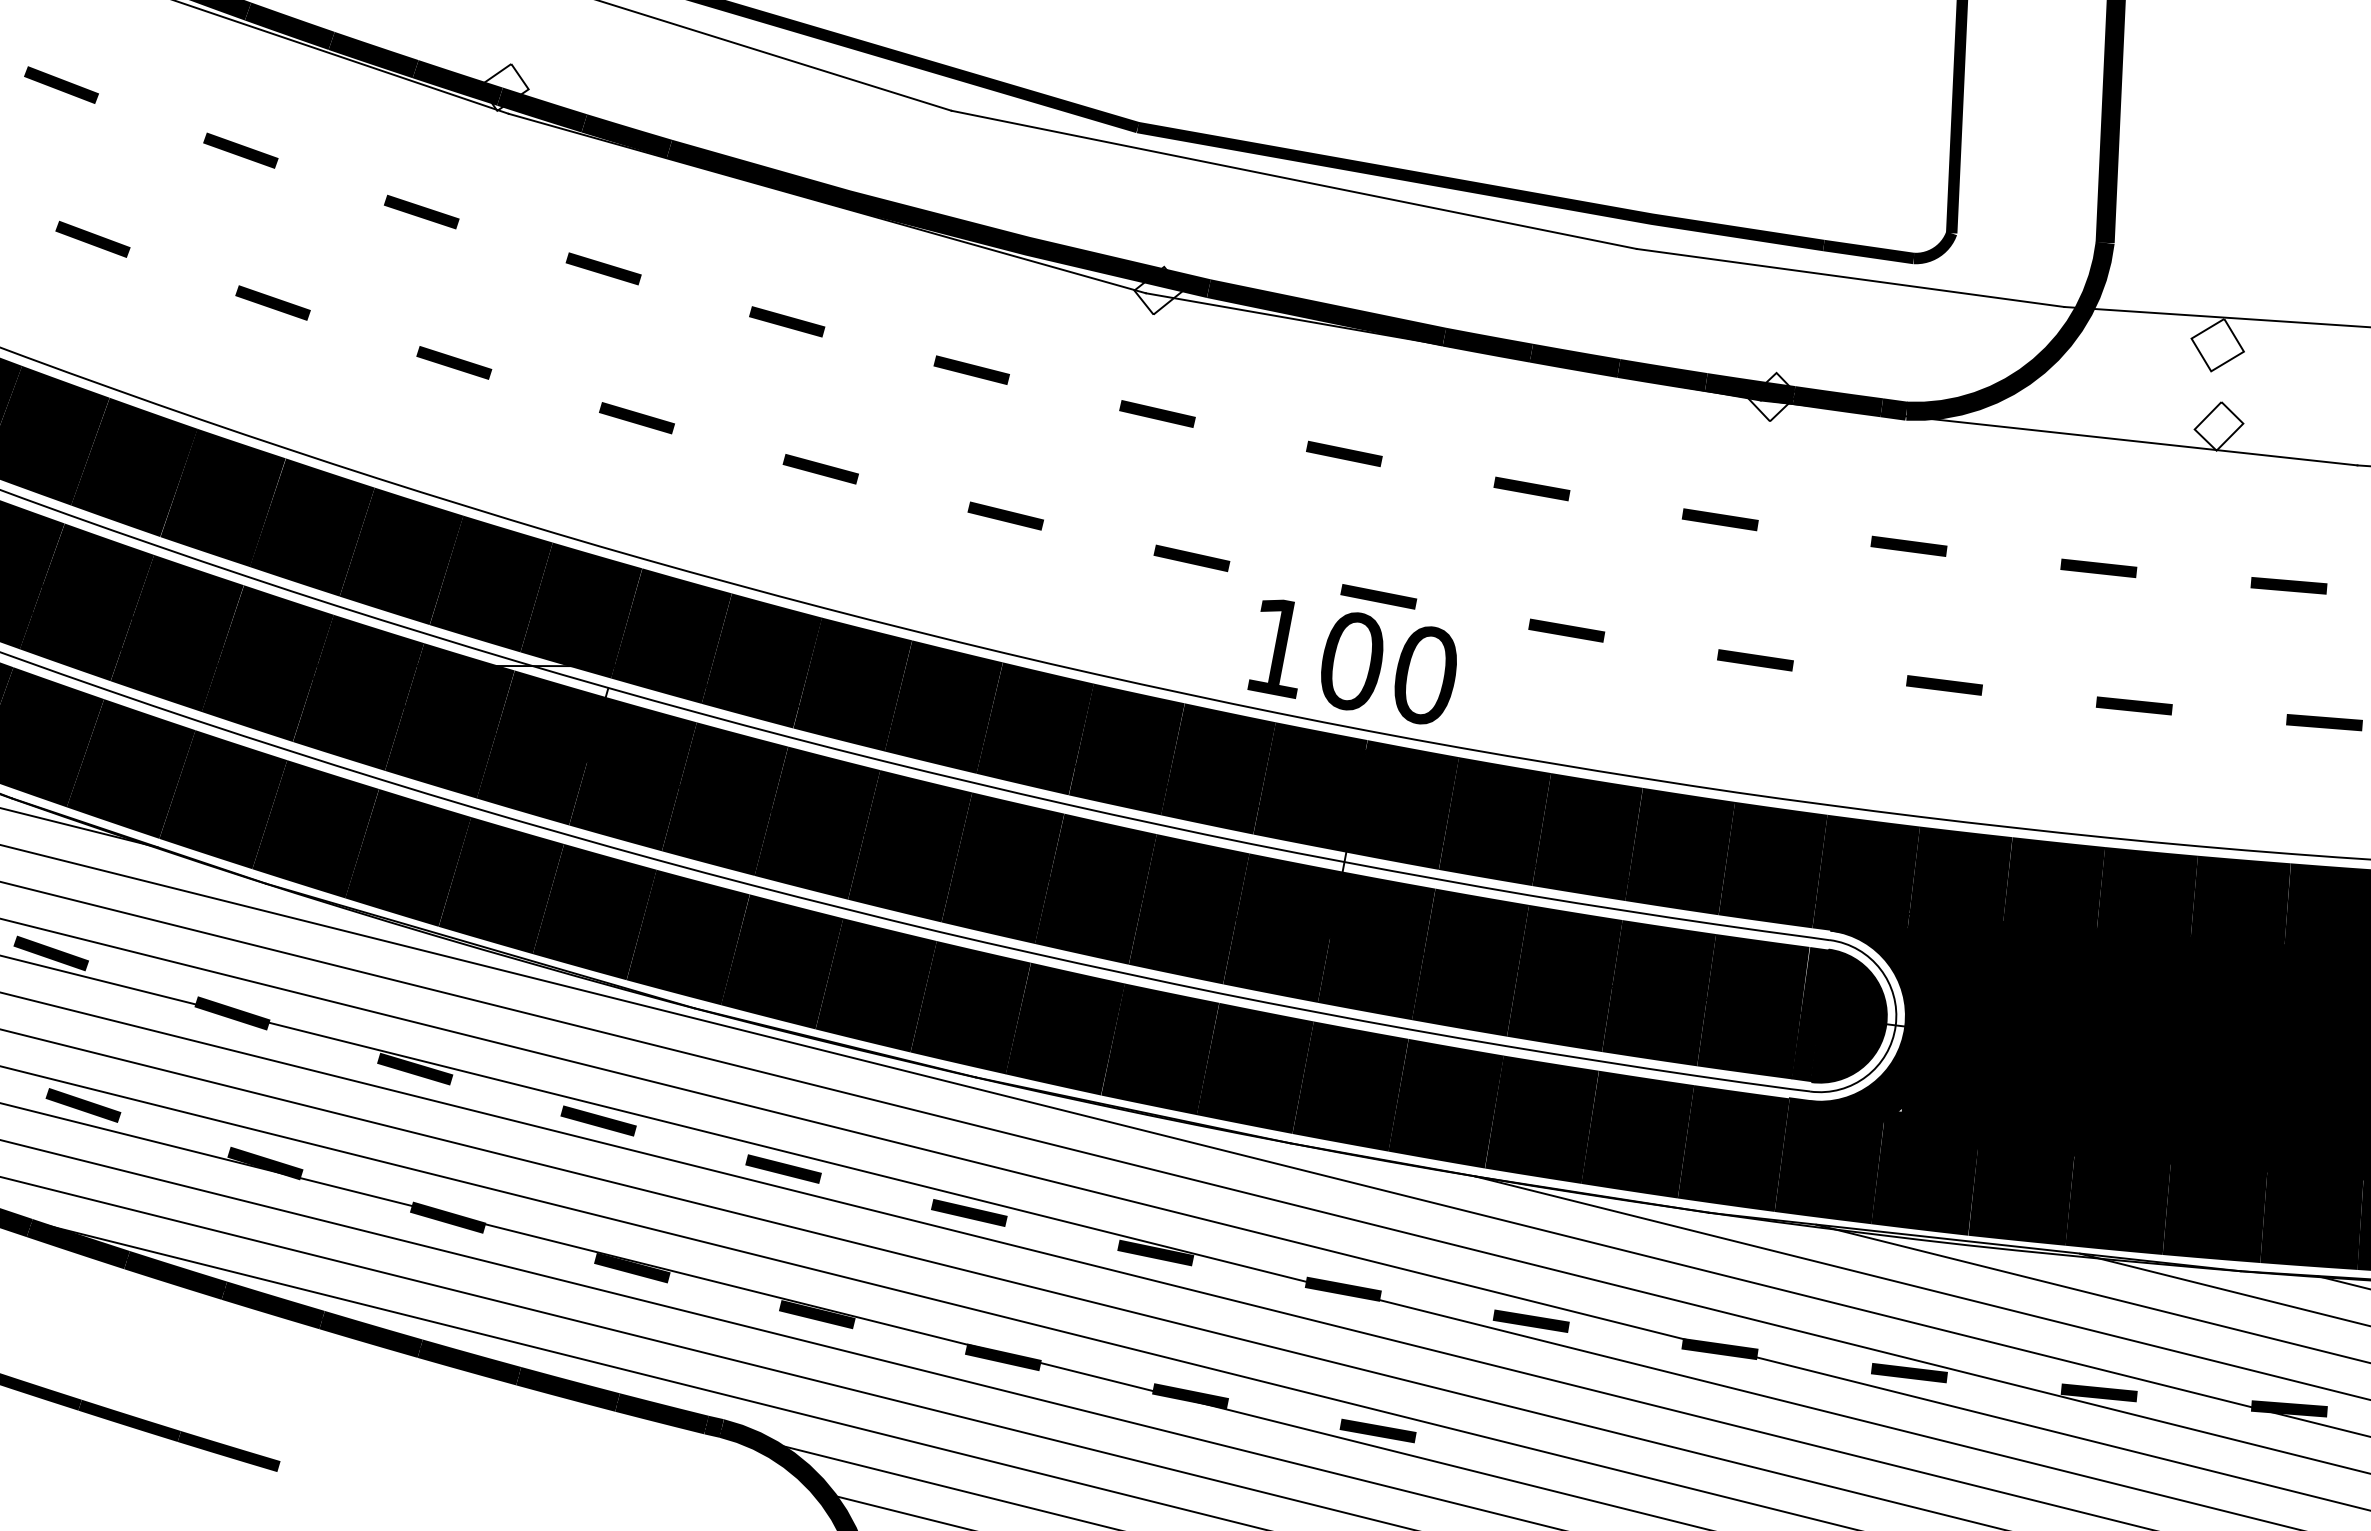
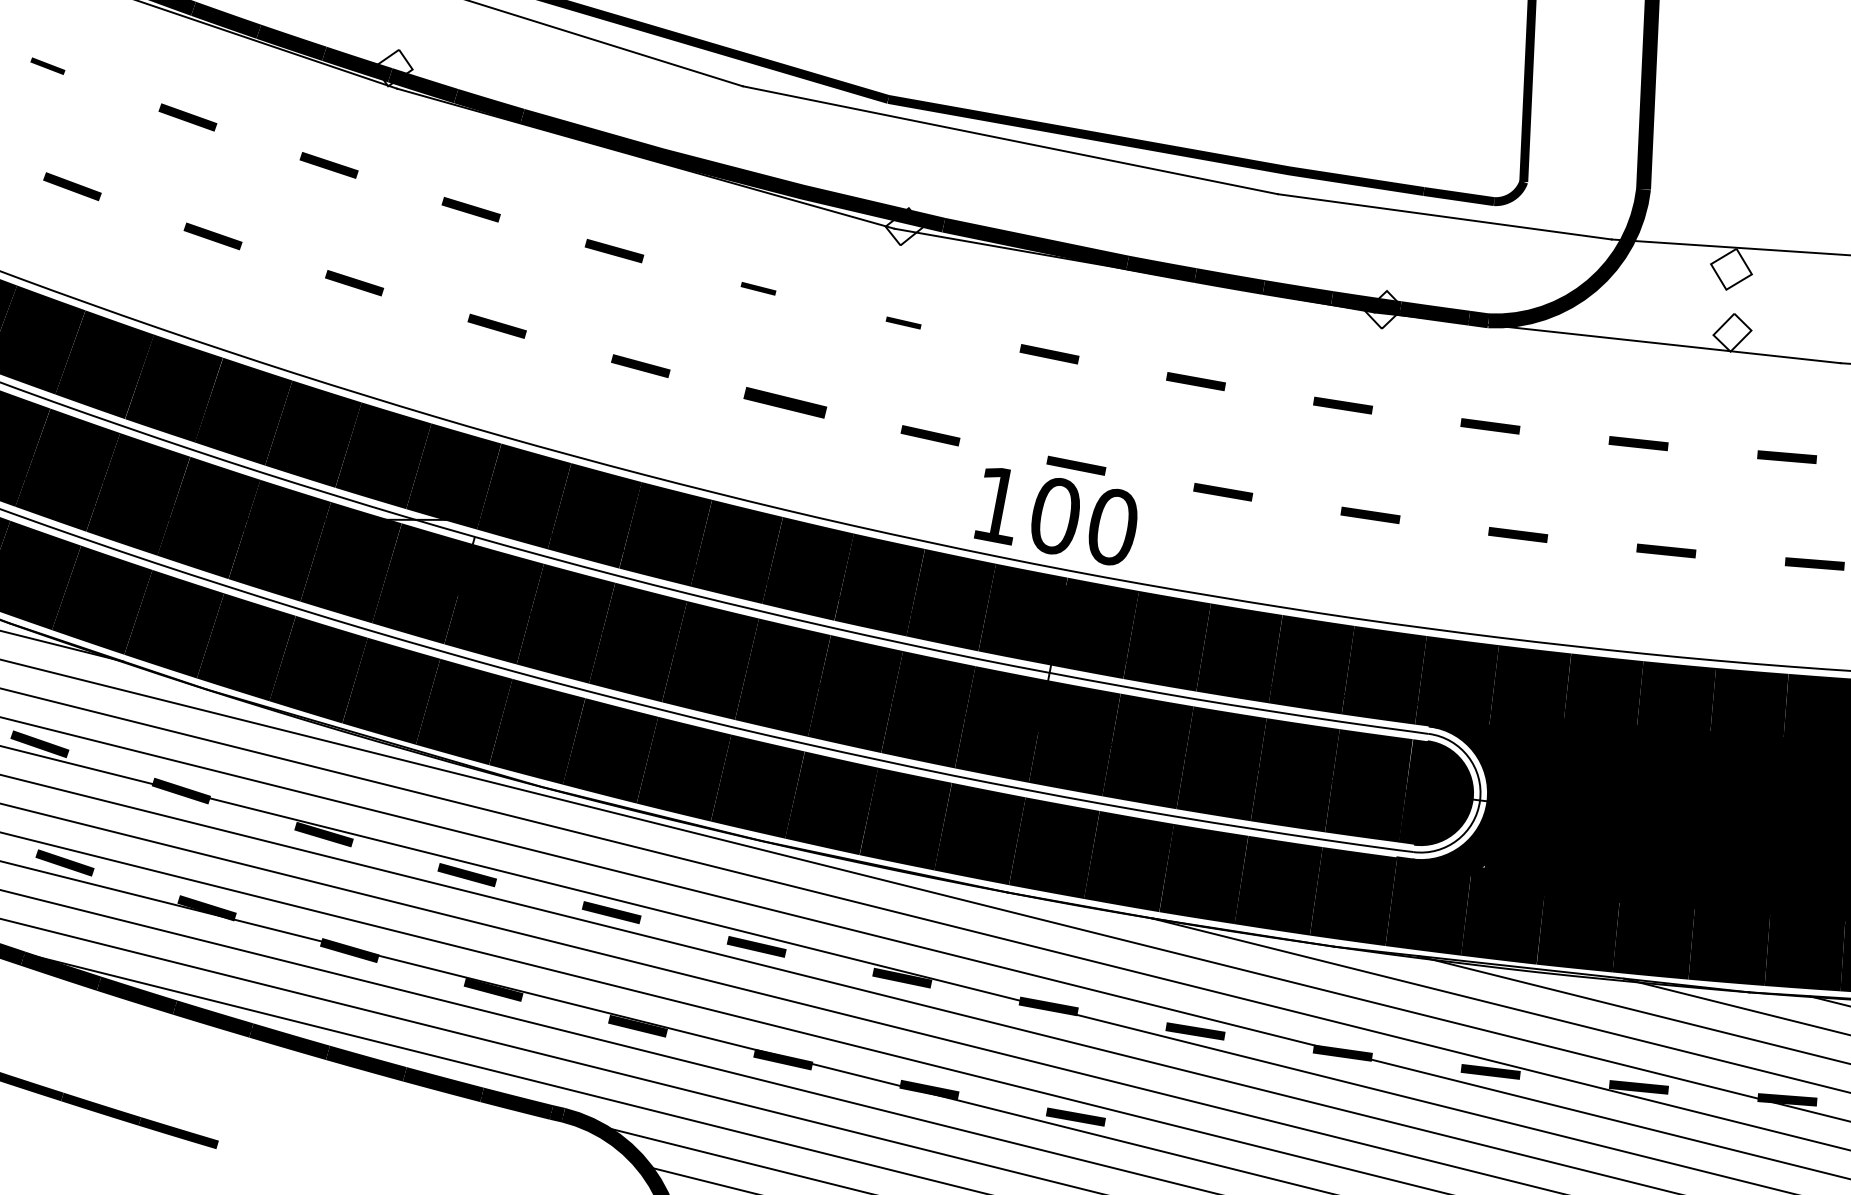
part: (61, 84) -> (47, 65), size x0.6
part: (971, 369) -> (758, 288), size x0.6
part: (1157, 413) -> (903, 322), size x0.6
part: (1005, 515) -> (784, 402), size x1.4

